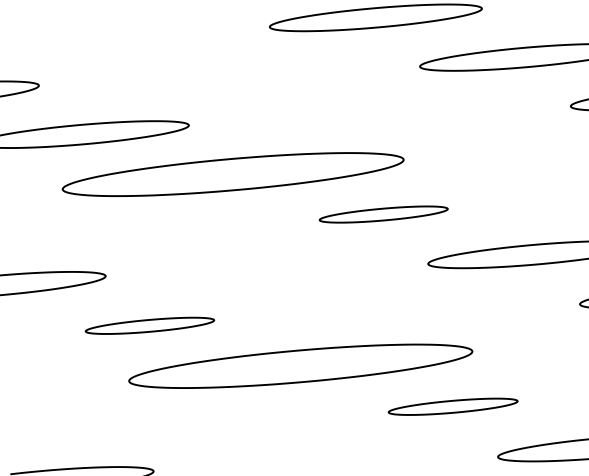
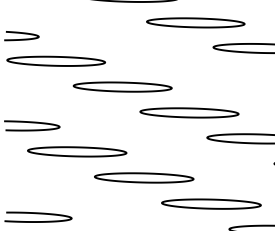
part: (232, 173) -> (122, 86), size x0.62
part: (383, 213) -> (189, 112), size x1.67
part: (150, 324) -> (77, 151), size x1.67
part: (301, 365) -> (144, 177), size x0.62
part: (453, 405) -> (211, 203), size x1.67

